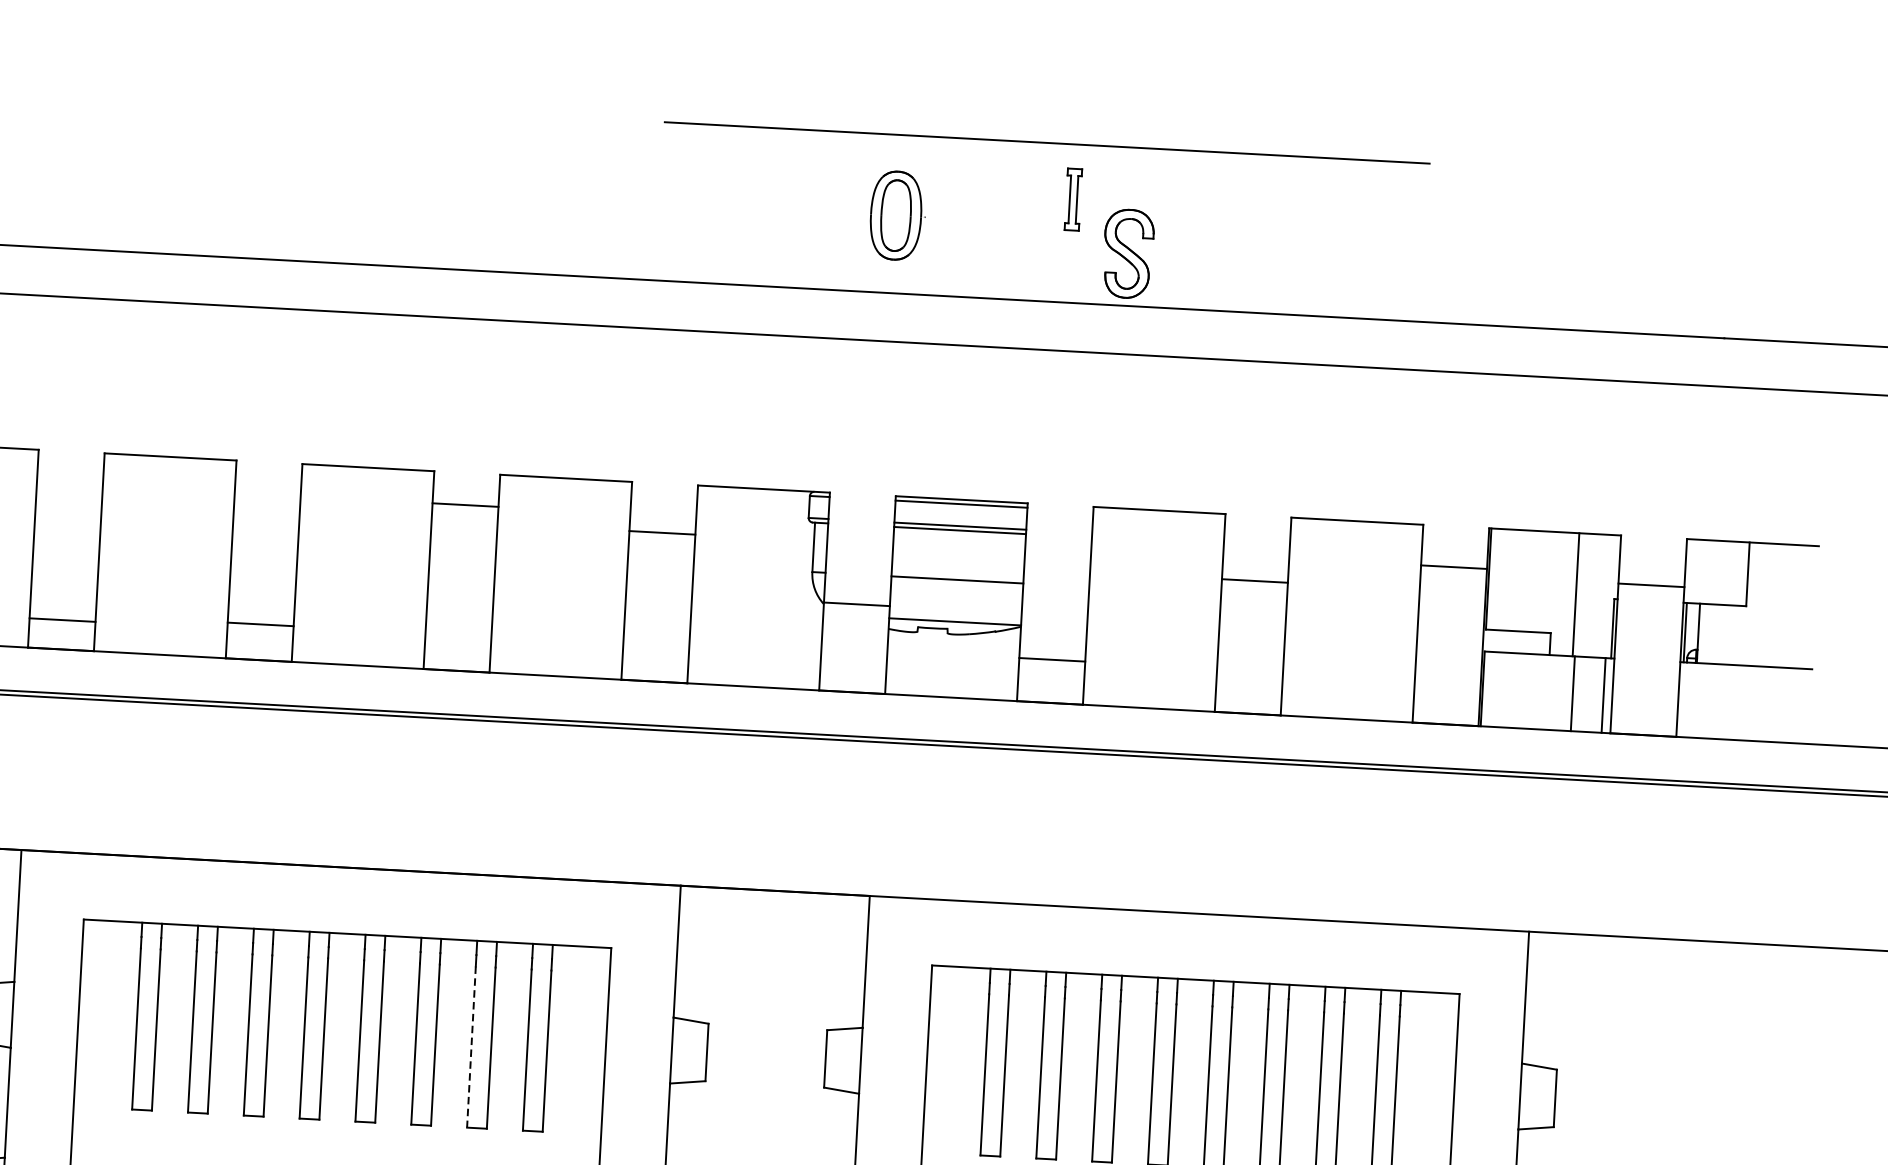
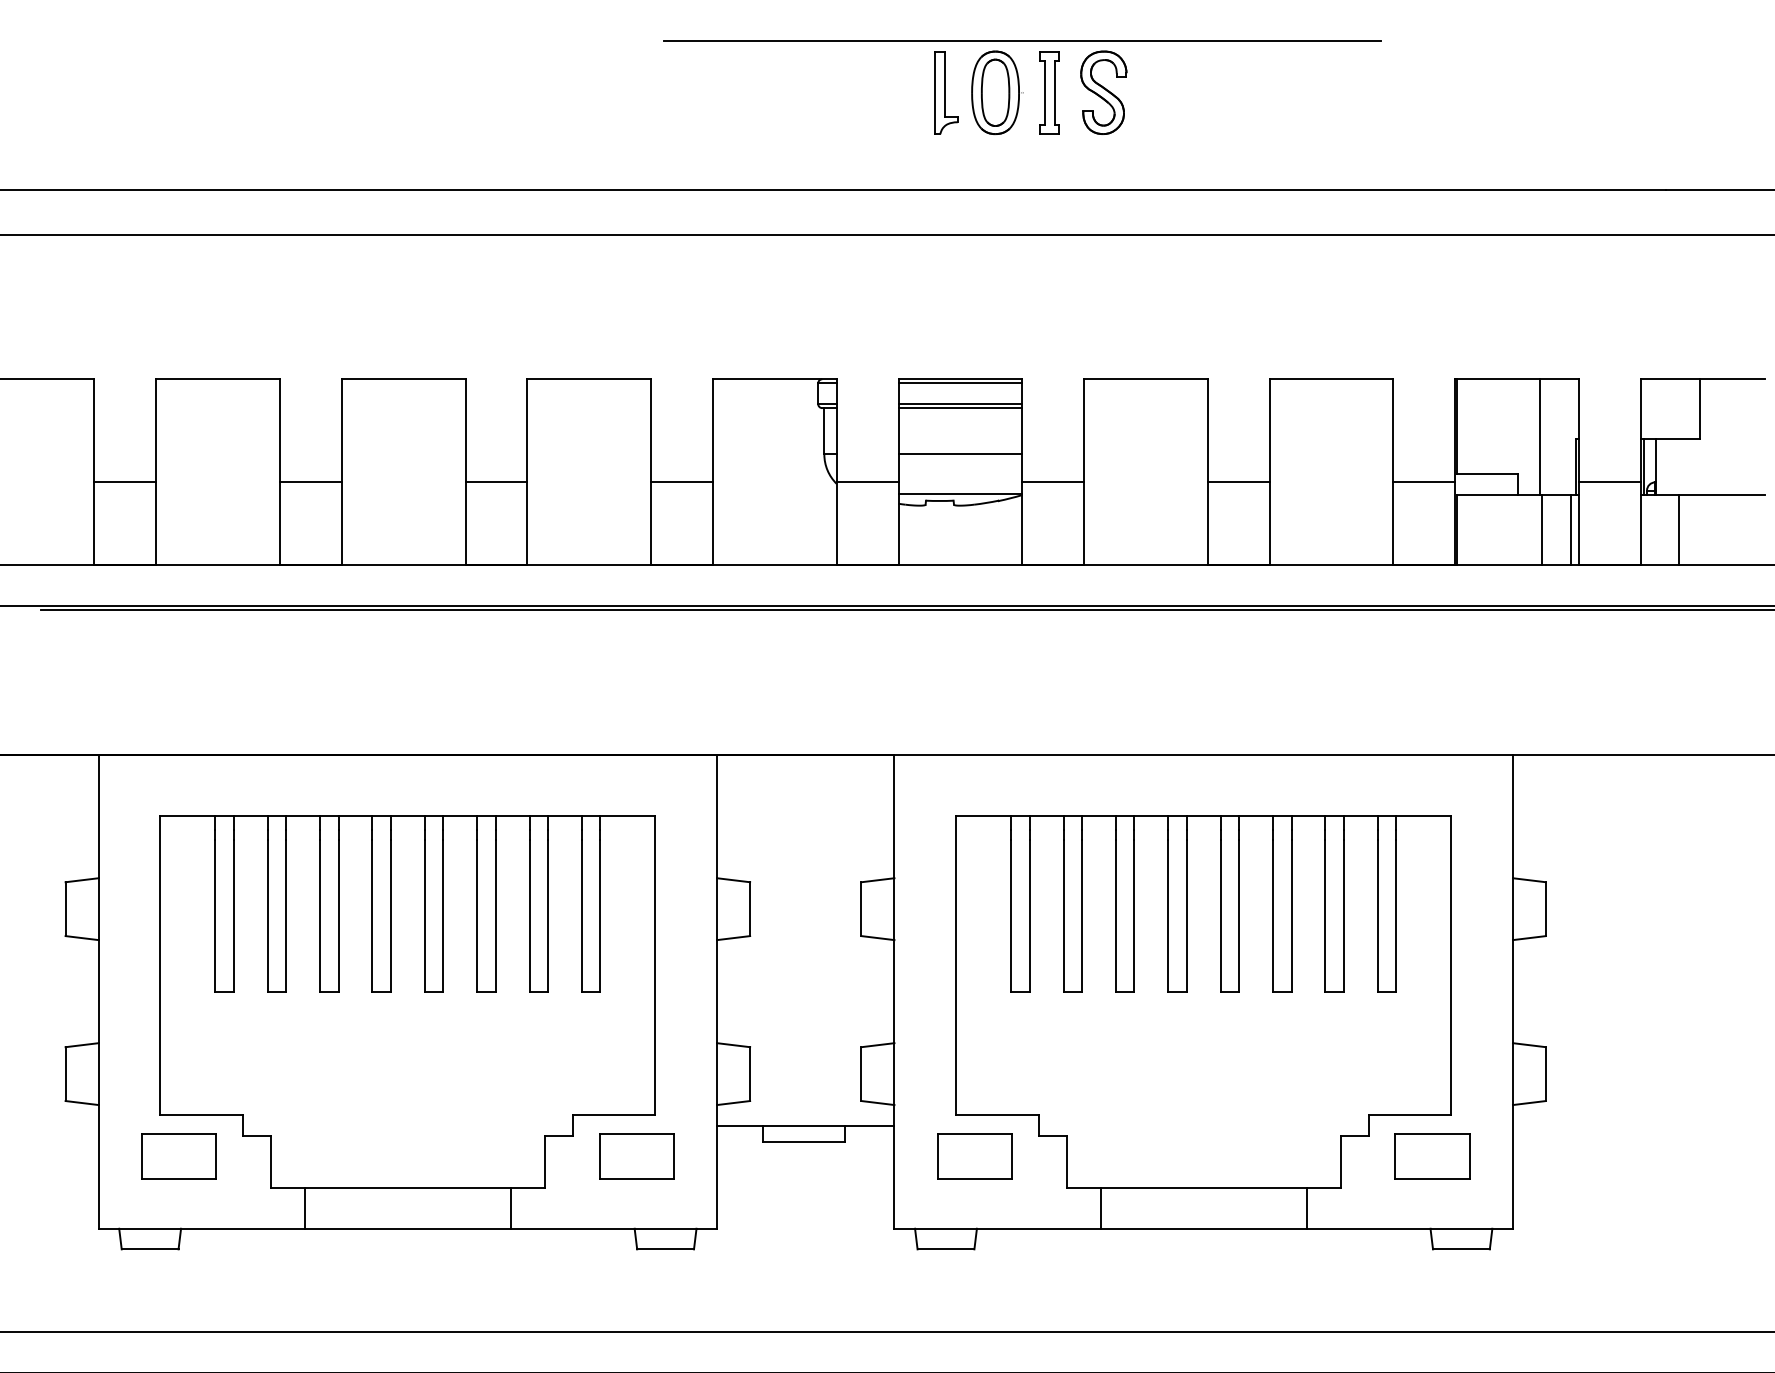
part: (963, 193) -> (946, 92), added
part: (1073, 199) -> (1049, 92), size x1.43
part: (898, 215) -> (997, 92), moved
part: (1128, 253) -> (1103, 92), moved
line: (465, 505) -> (496, 482), moved
line: (662, 533) -> (682, 482), moved
line: (1454, 567) -> (1424, 482), moved
line: (1254, 581) -> (1238, 482), moved
line: (1651, 585) -> (1609, 482), moved
line: (62, 620) -> (125, 482), moved
line: (260, 624) -> (310, 482), moved
line: (1052, 659) -> (1053, 482), moved
line: (1718, 701) -> (1678, 529), added
line: (471, 1047) -> (529, 916), dashed -> solid

